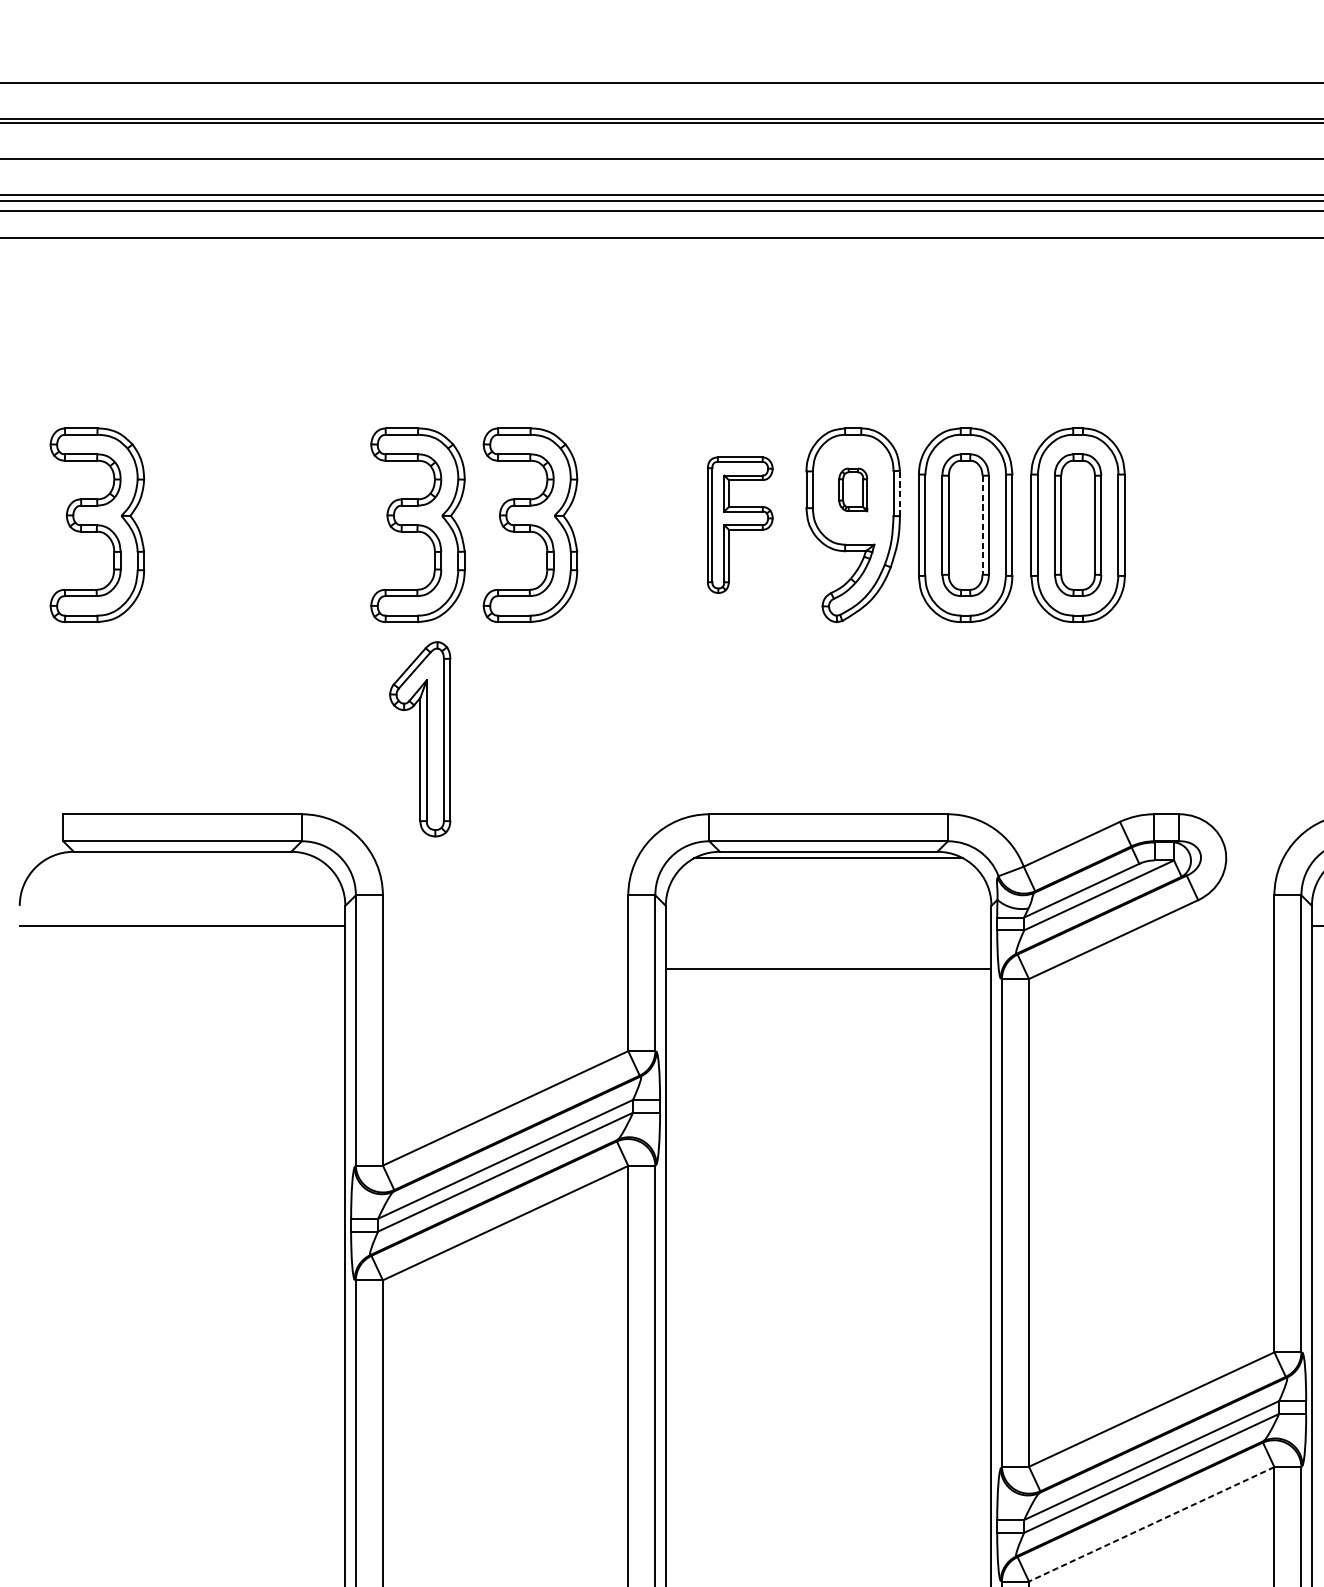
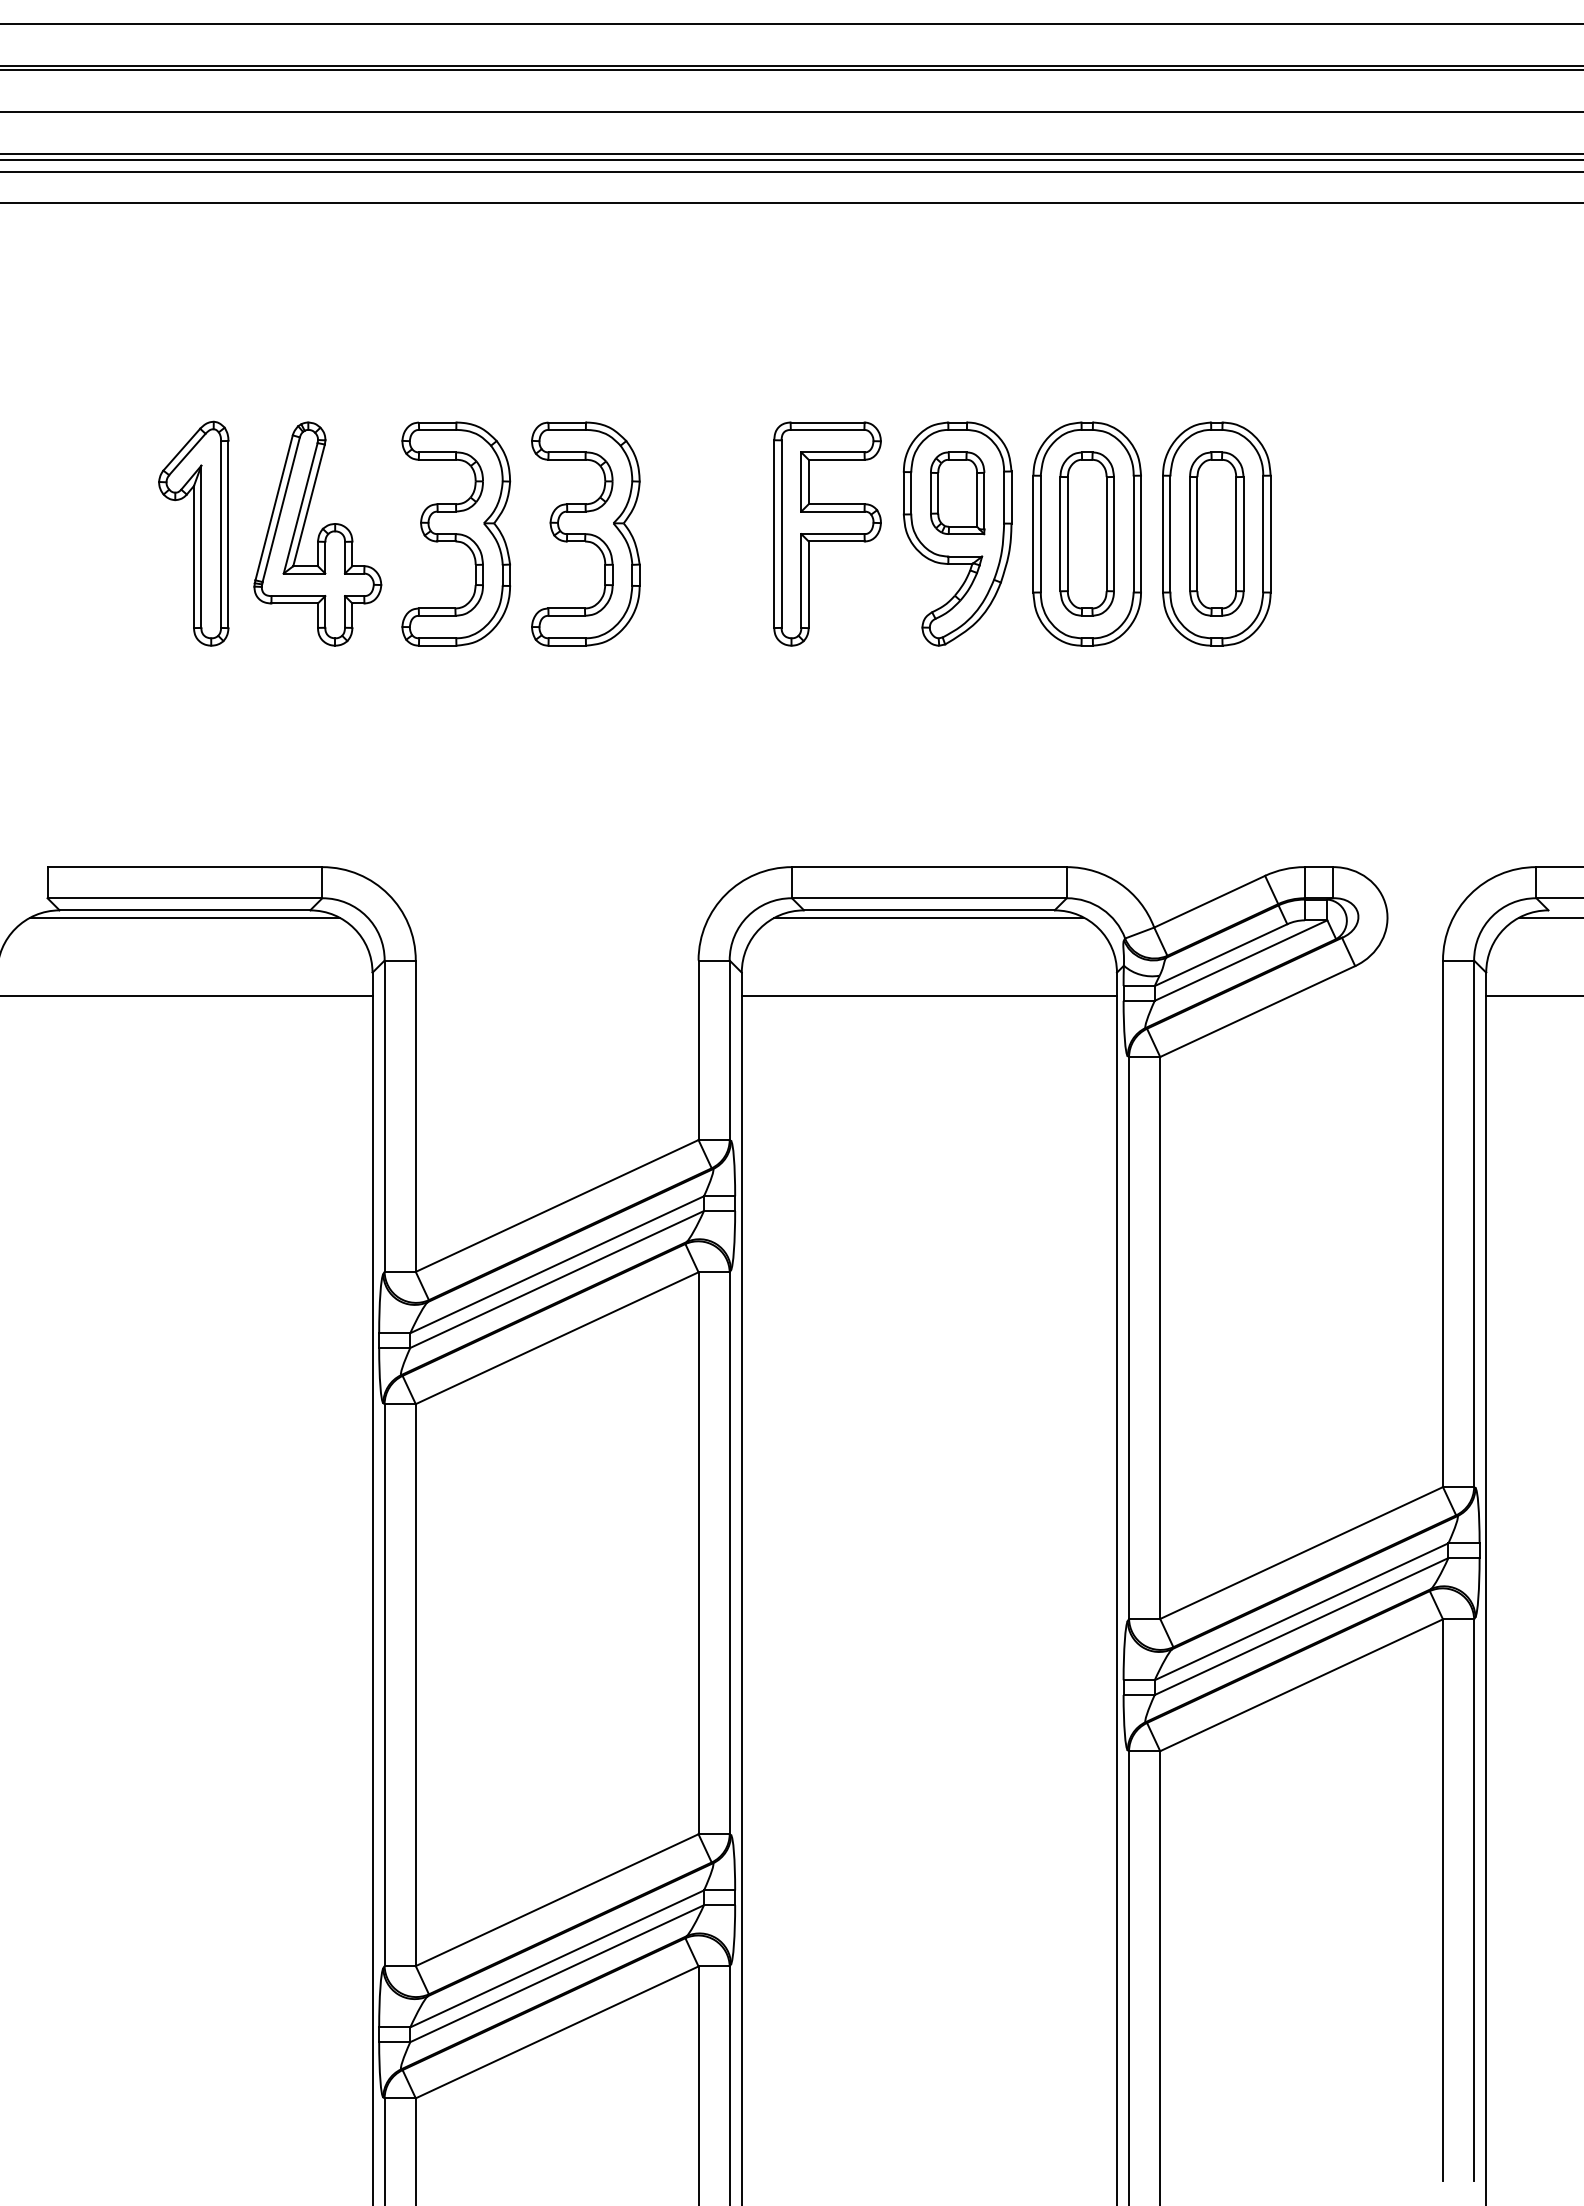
part: (853, 490) -> (957, 493), size x1.67
line: (899, 493) -> (1011, 497), dashed -> solid
part: (97, 524) -> (86, 533), removed
part: (297, 524) -> (317, 533), added
part: (740, 524) -> (827, 533), size x1.43
line: (982, 525) -> (1106, 534), dashed -> solid
part: (419, 739) -> (193, 533), moved
line: (182, 857) -> (184, 917), added
line: (827, 969) -> (928, 995), moved
line: (1151, 1524) -> (1301, 1685), dashed -> solid

